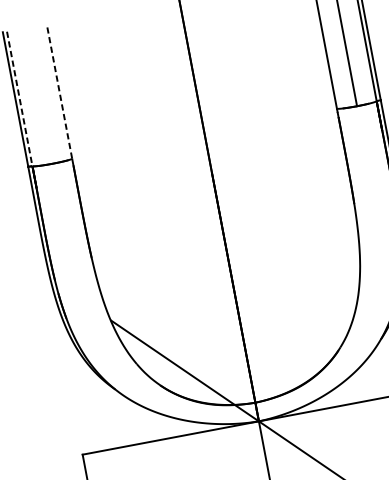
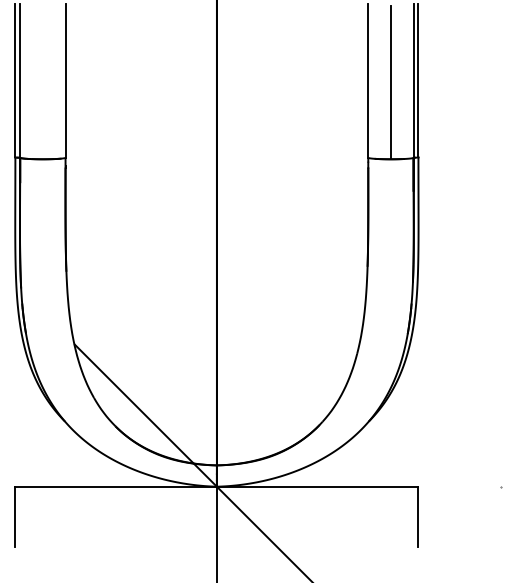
line: (59, 91) -> (65, 80), dashed -> solid
line: (19, 98) -> (20, 80), dashed -> solid

